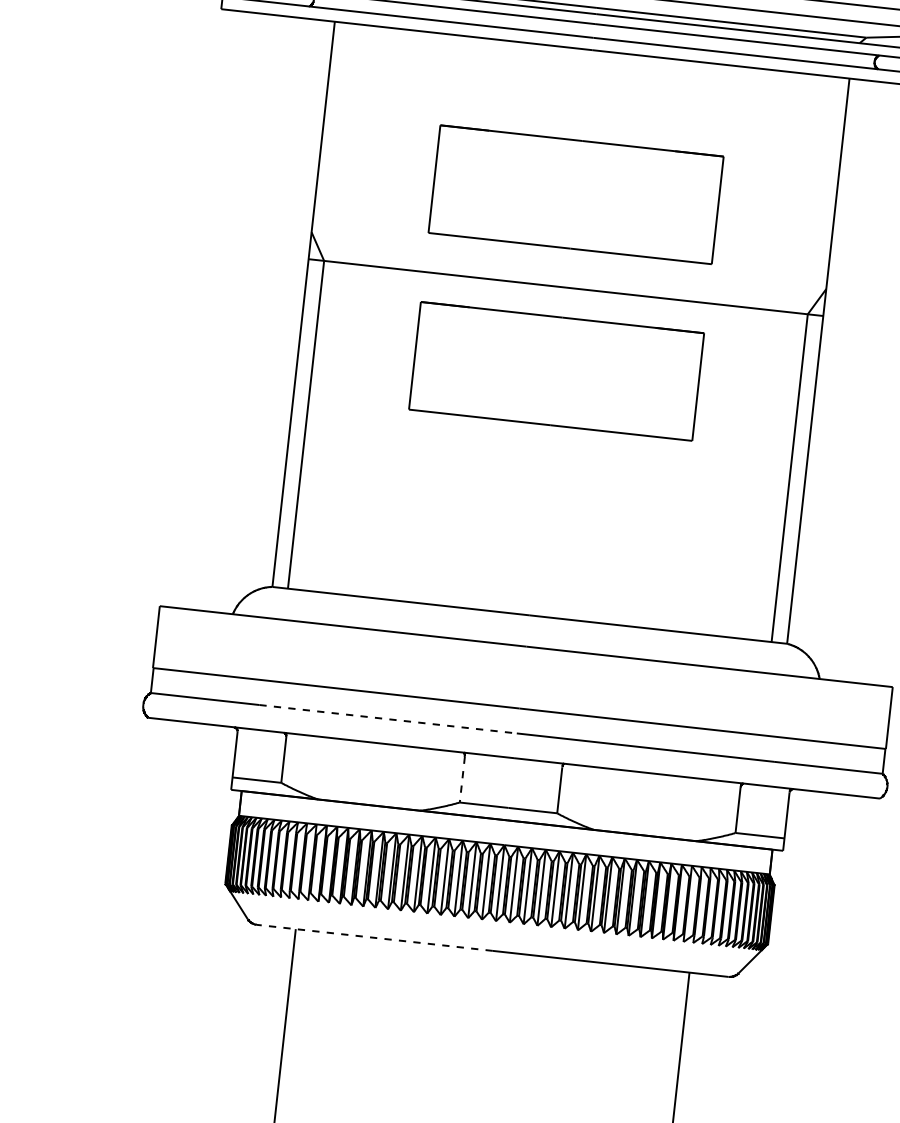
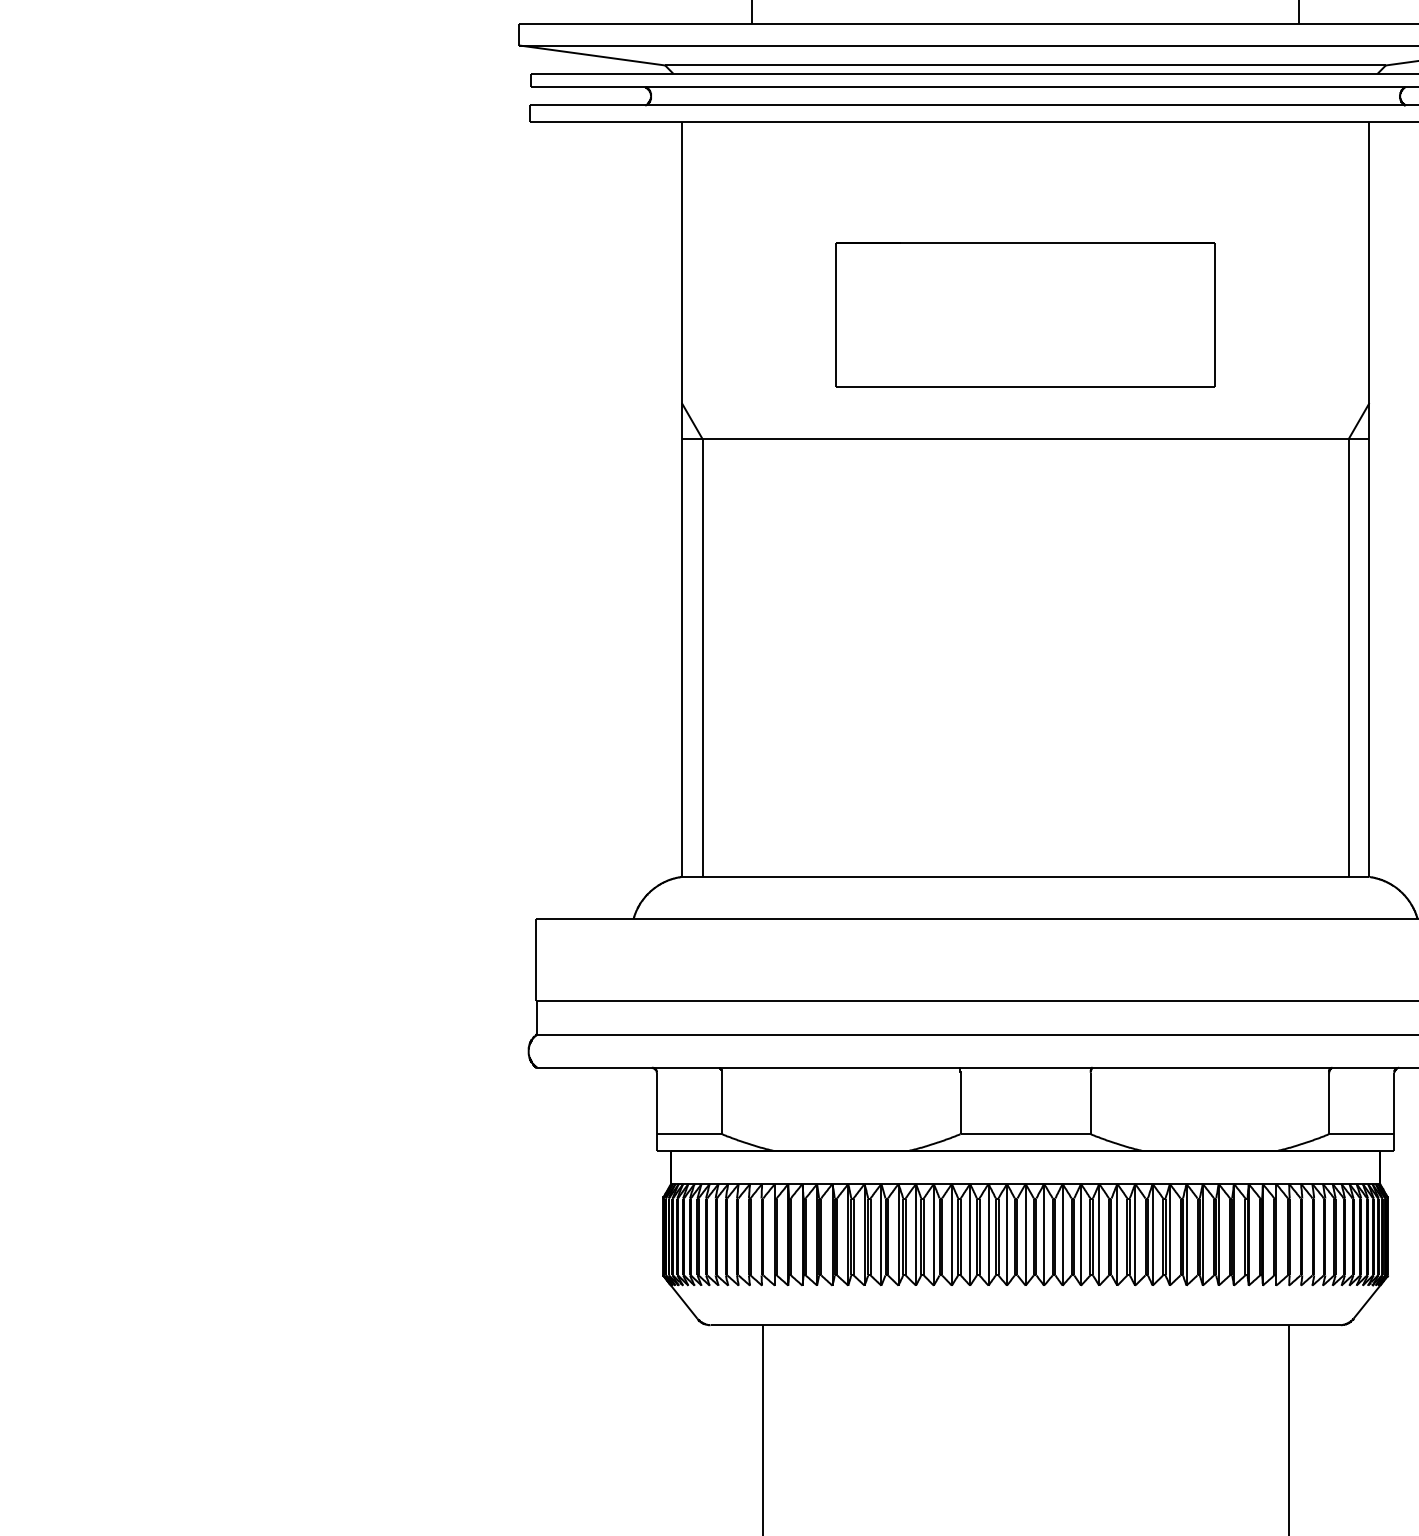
part: (556, 370) -> (1025, 550), removed
line: (387, 719) -> (853, 1034), dashed -> solid
line: (462, 779) -> (960, 1103), dashed -> solid
line: (375, 938) -> (868, 1325), dashed -> solid

